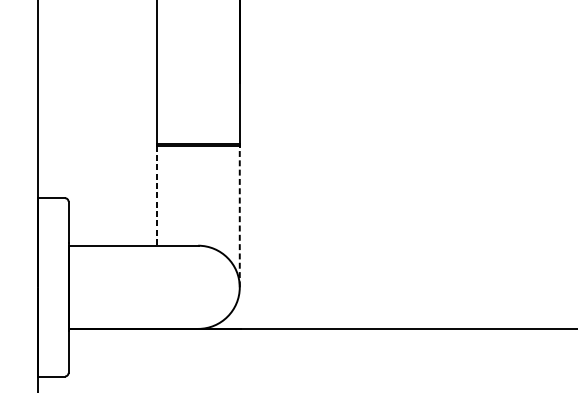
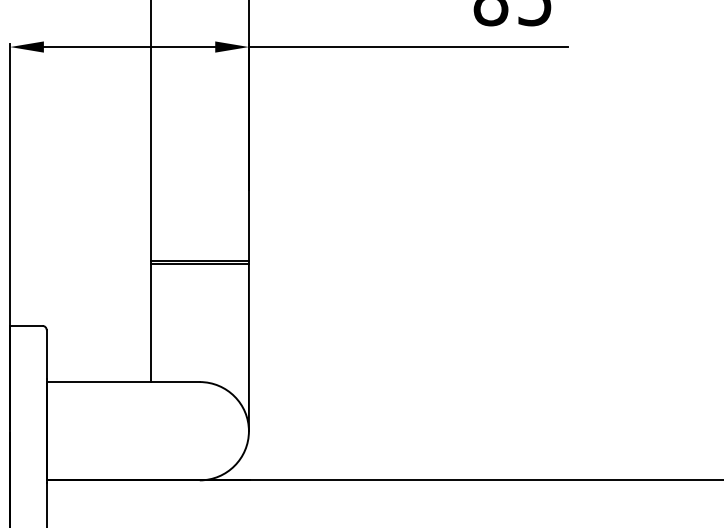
line: (156, 196) -> (150, 323), dashed -> solid
line: (239, 216) -> (248, 347), dashed -> solid

